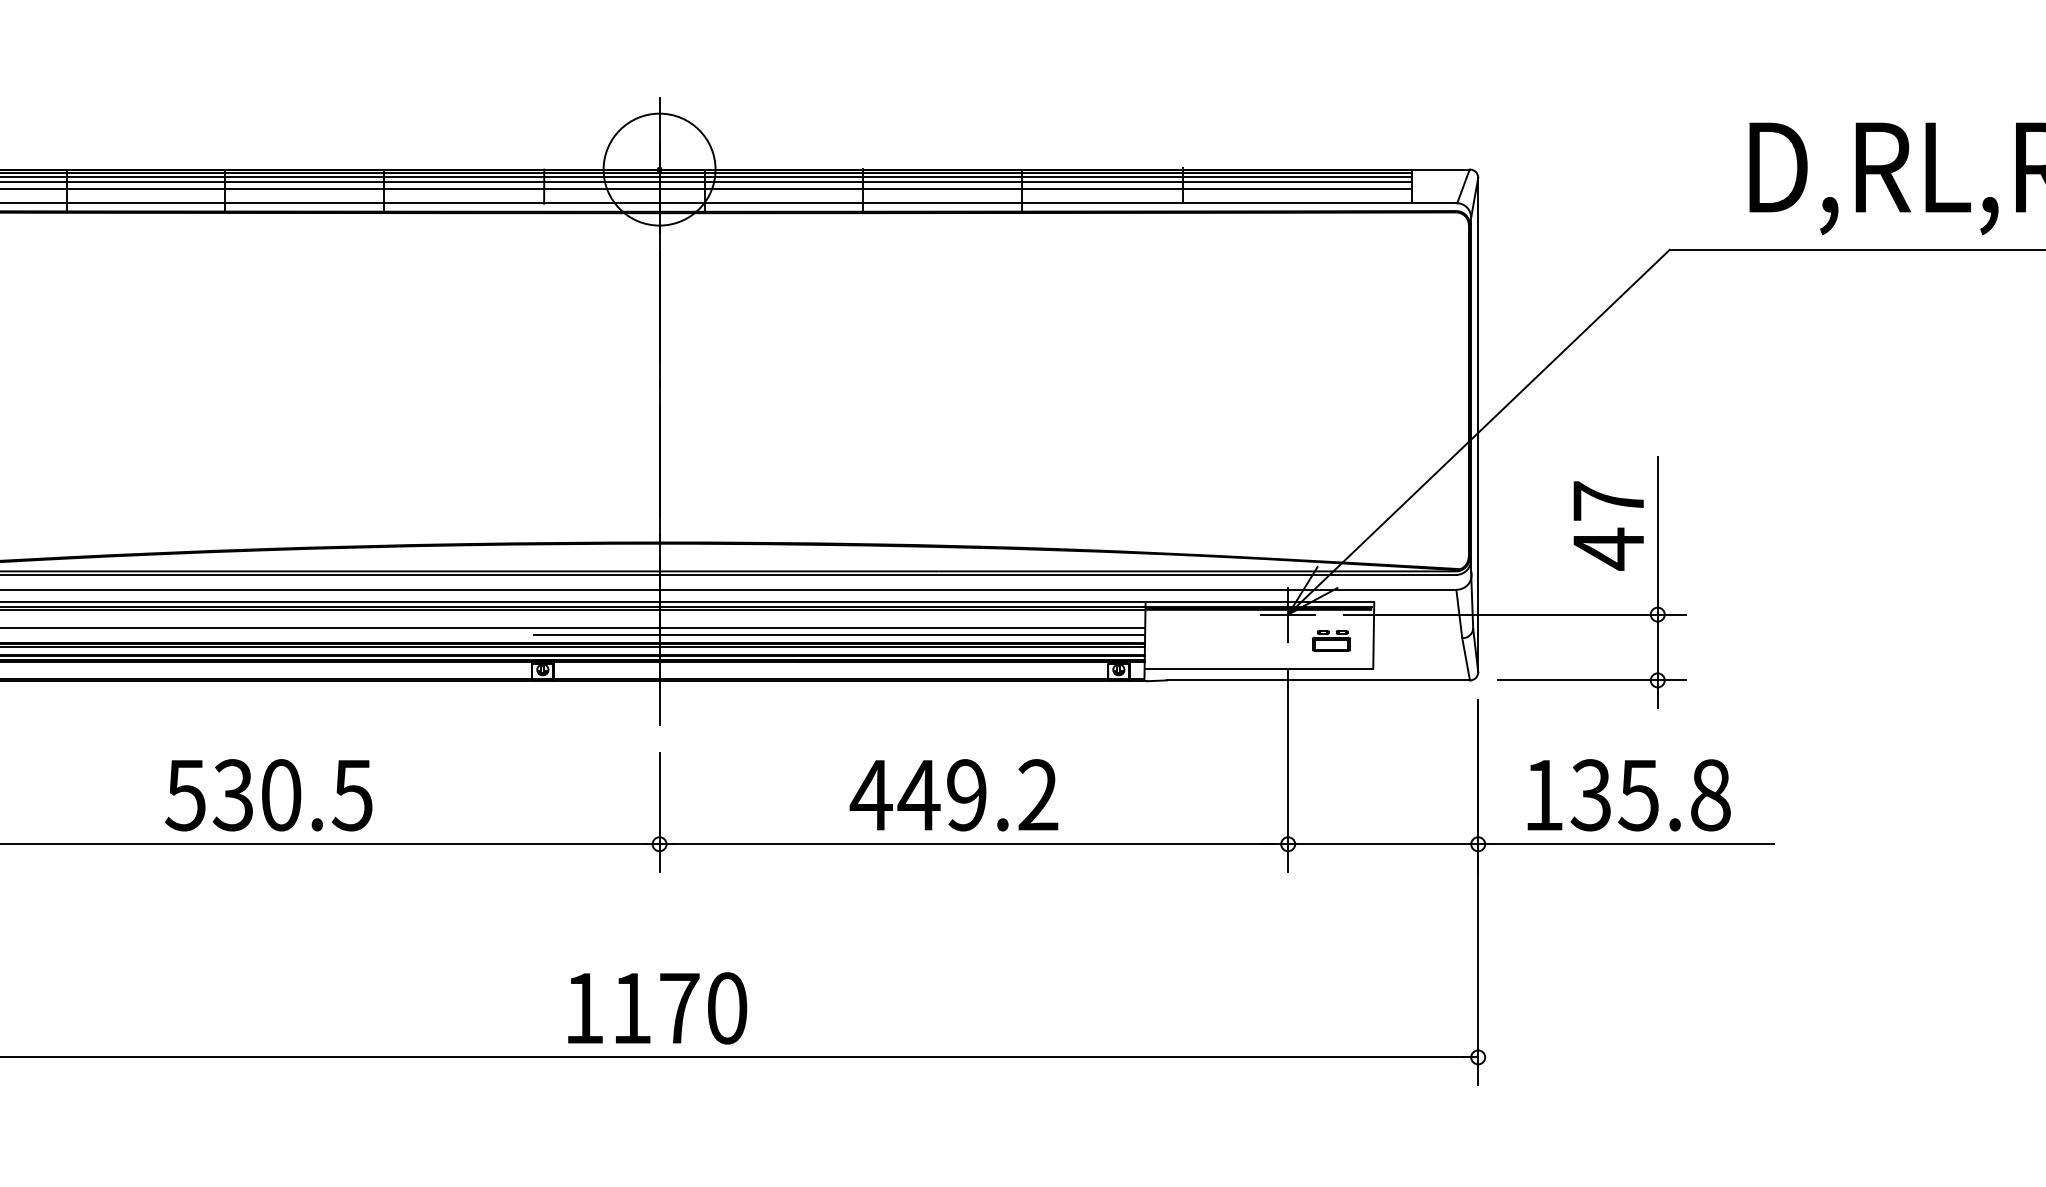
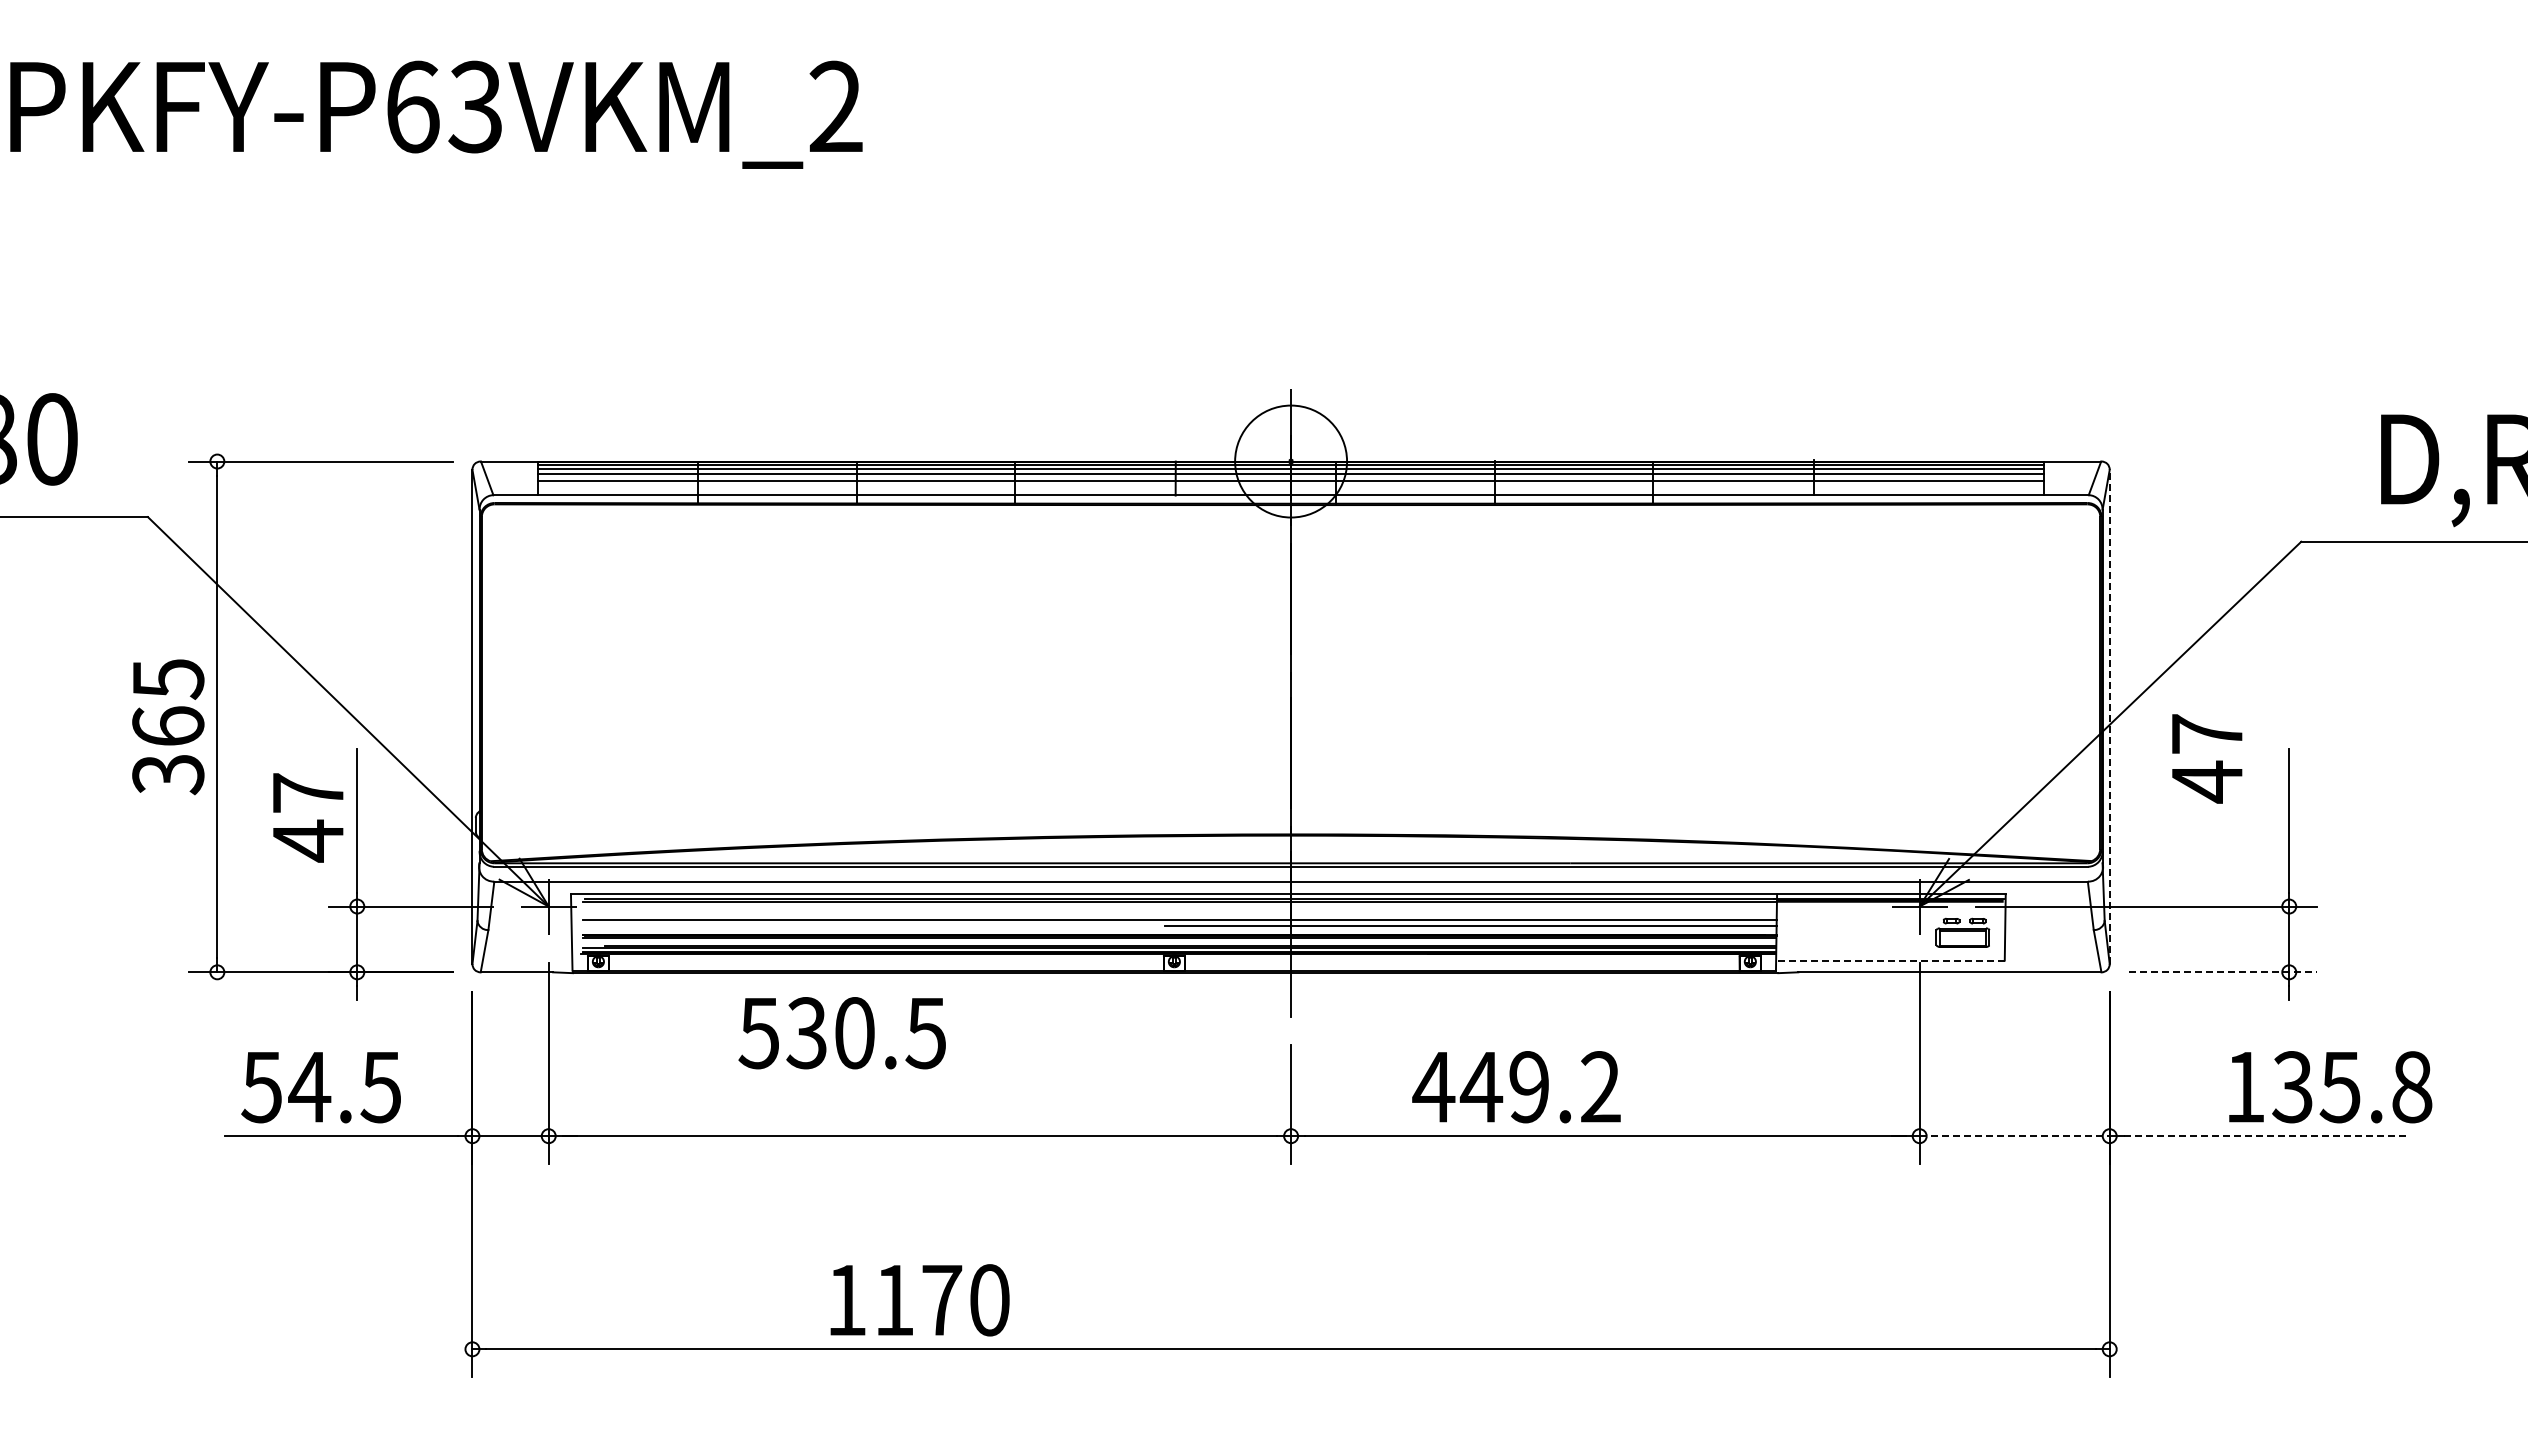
line: (1478, 424) -> (2109, 716), solid -> dashed
text: (1609, 525) -> (2207, 758), moved
part: (1331, 640) -> (1962, 932), size x1.4
line: (1258, 668) -> (1889, 960), solid -> dashed
line: (1592, 680) -> (2223, 972), solid -> dashed
text: (268, 795) -> (841, 1033), moved
text: (954, 795) -> (1516, 1087), moved
text: (1629, 795) -> (2330, 1087), moved
line: (1384, 844) -> (2015, 1136), solid -> dashed
line: (1633, 844) -> (2264, 1136), solid -> dashed
text: (657, 1008) -> (919, 1300), moved

